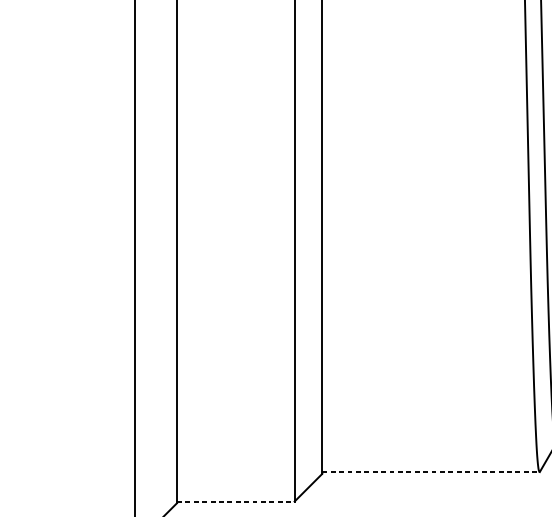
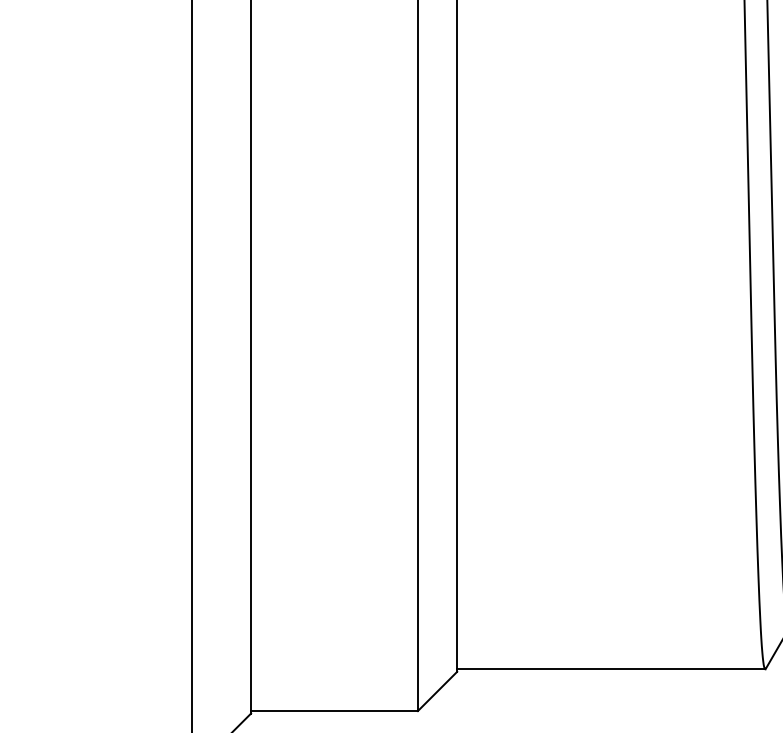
line: (431, 472) -> (611, 669), dashed -> solid
line: (236, 501) -> (335, 711), dashed -> solid

